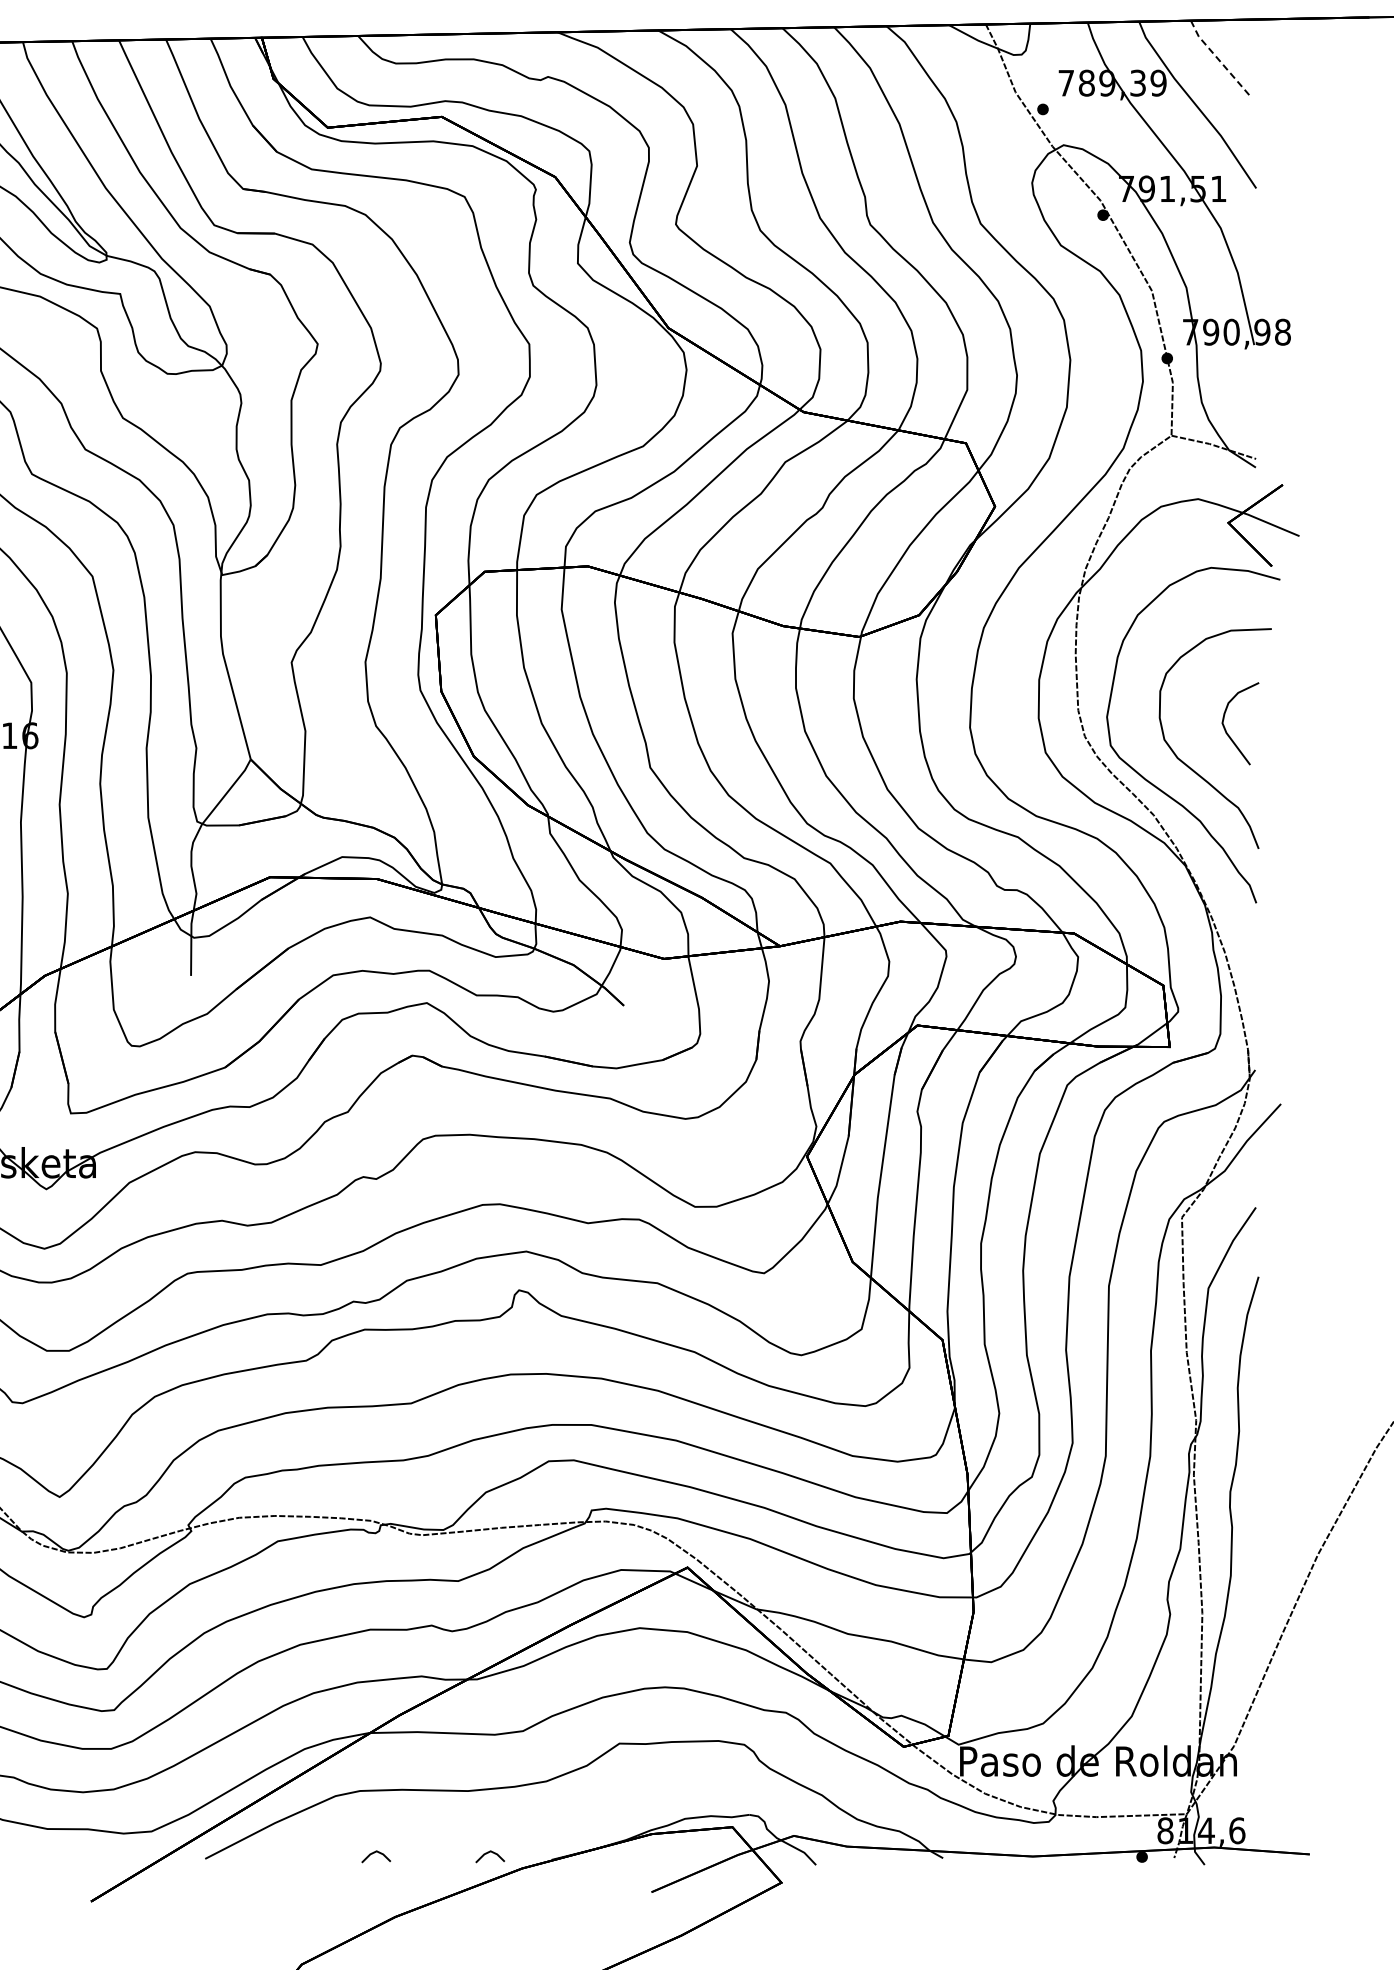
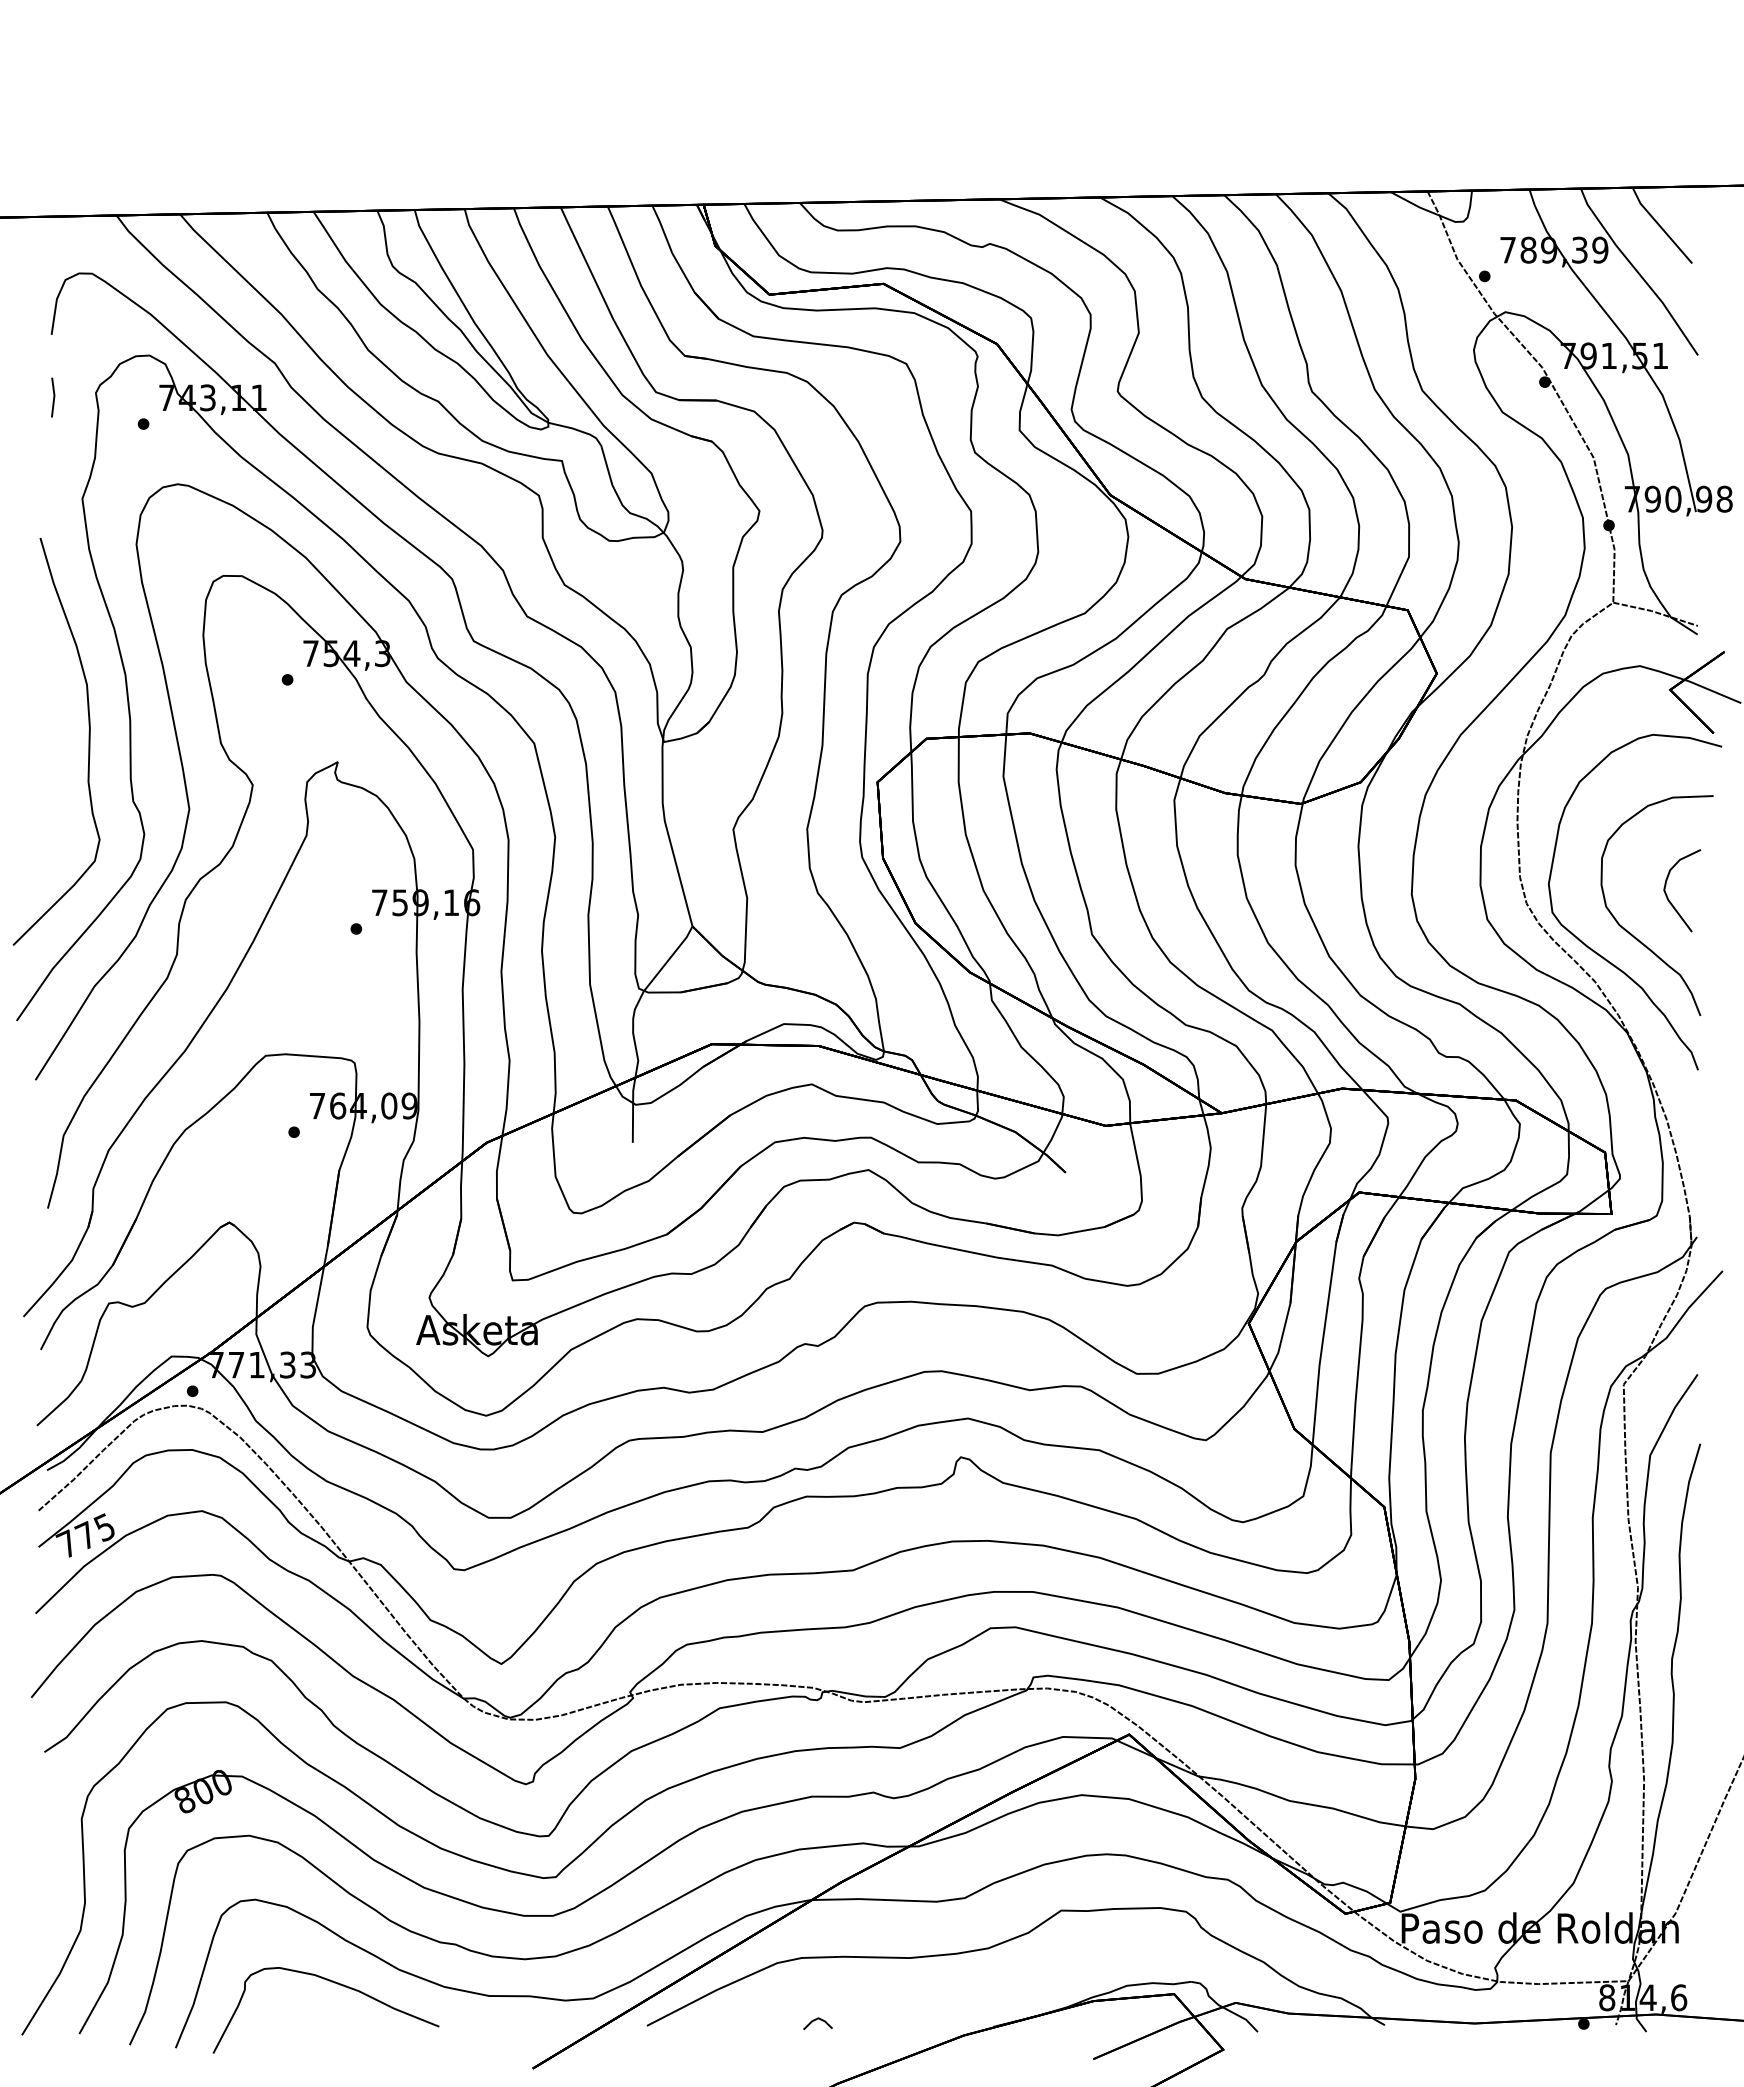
line: (1218, 59) -> (1660, 226), dashed -> solid
line: (488, 1853) -> (930, 2020), removed

